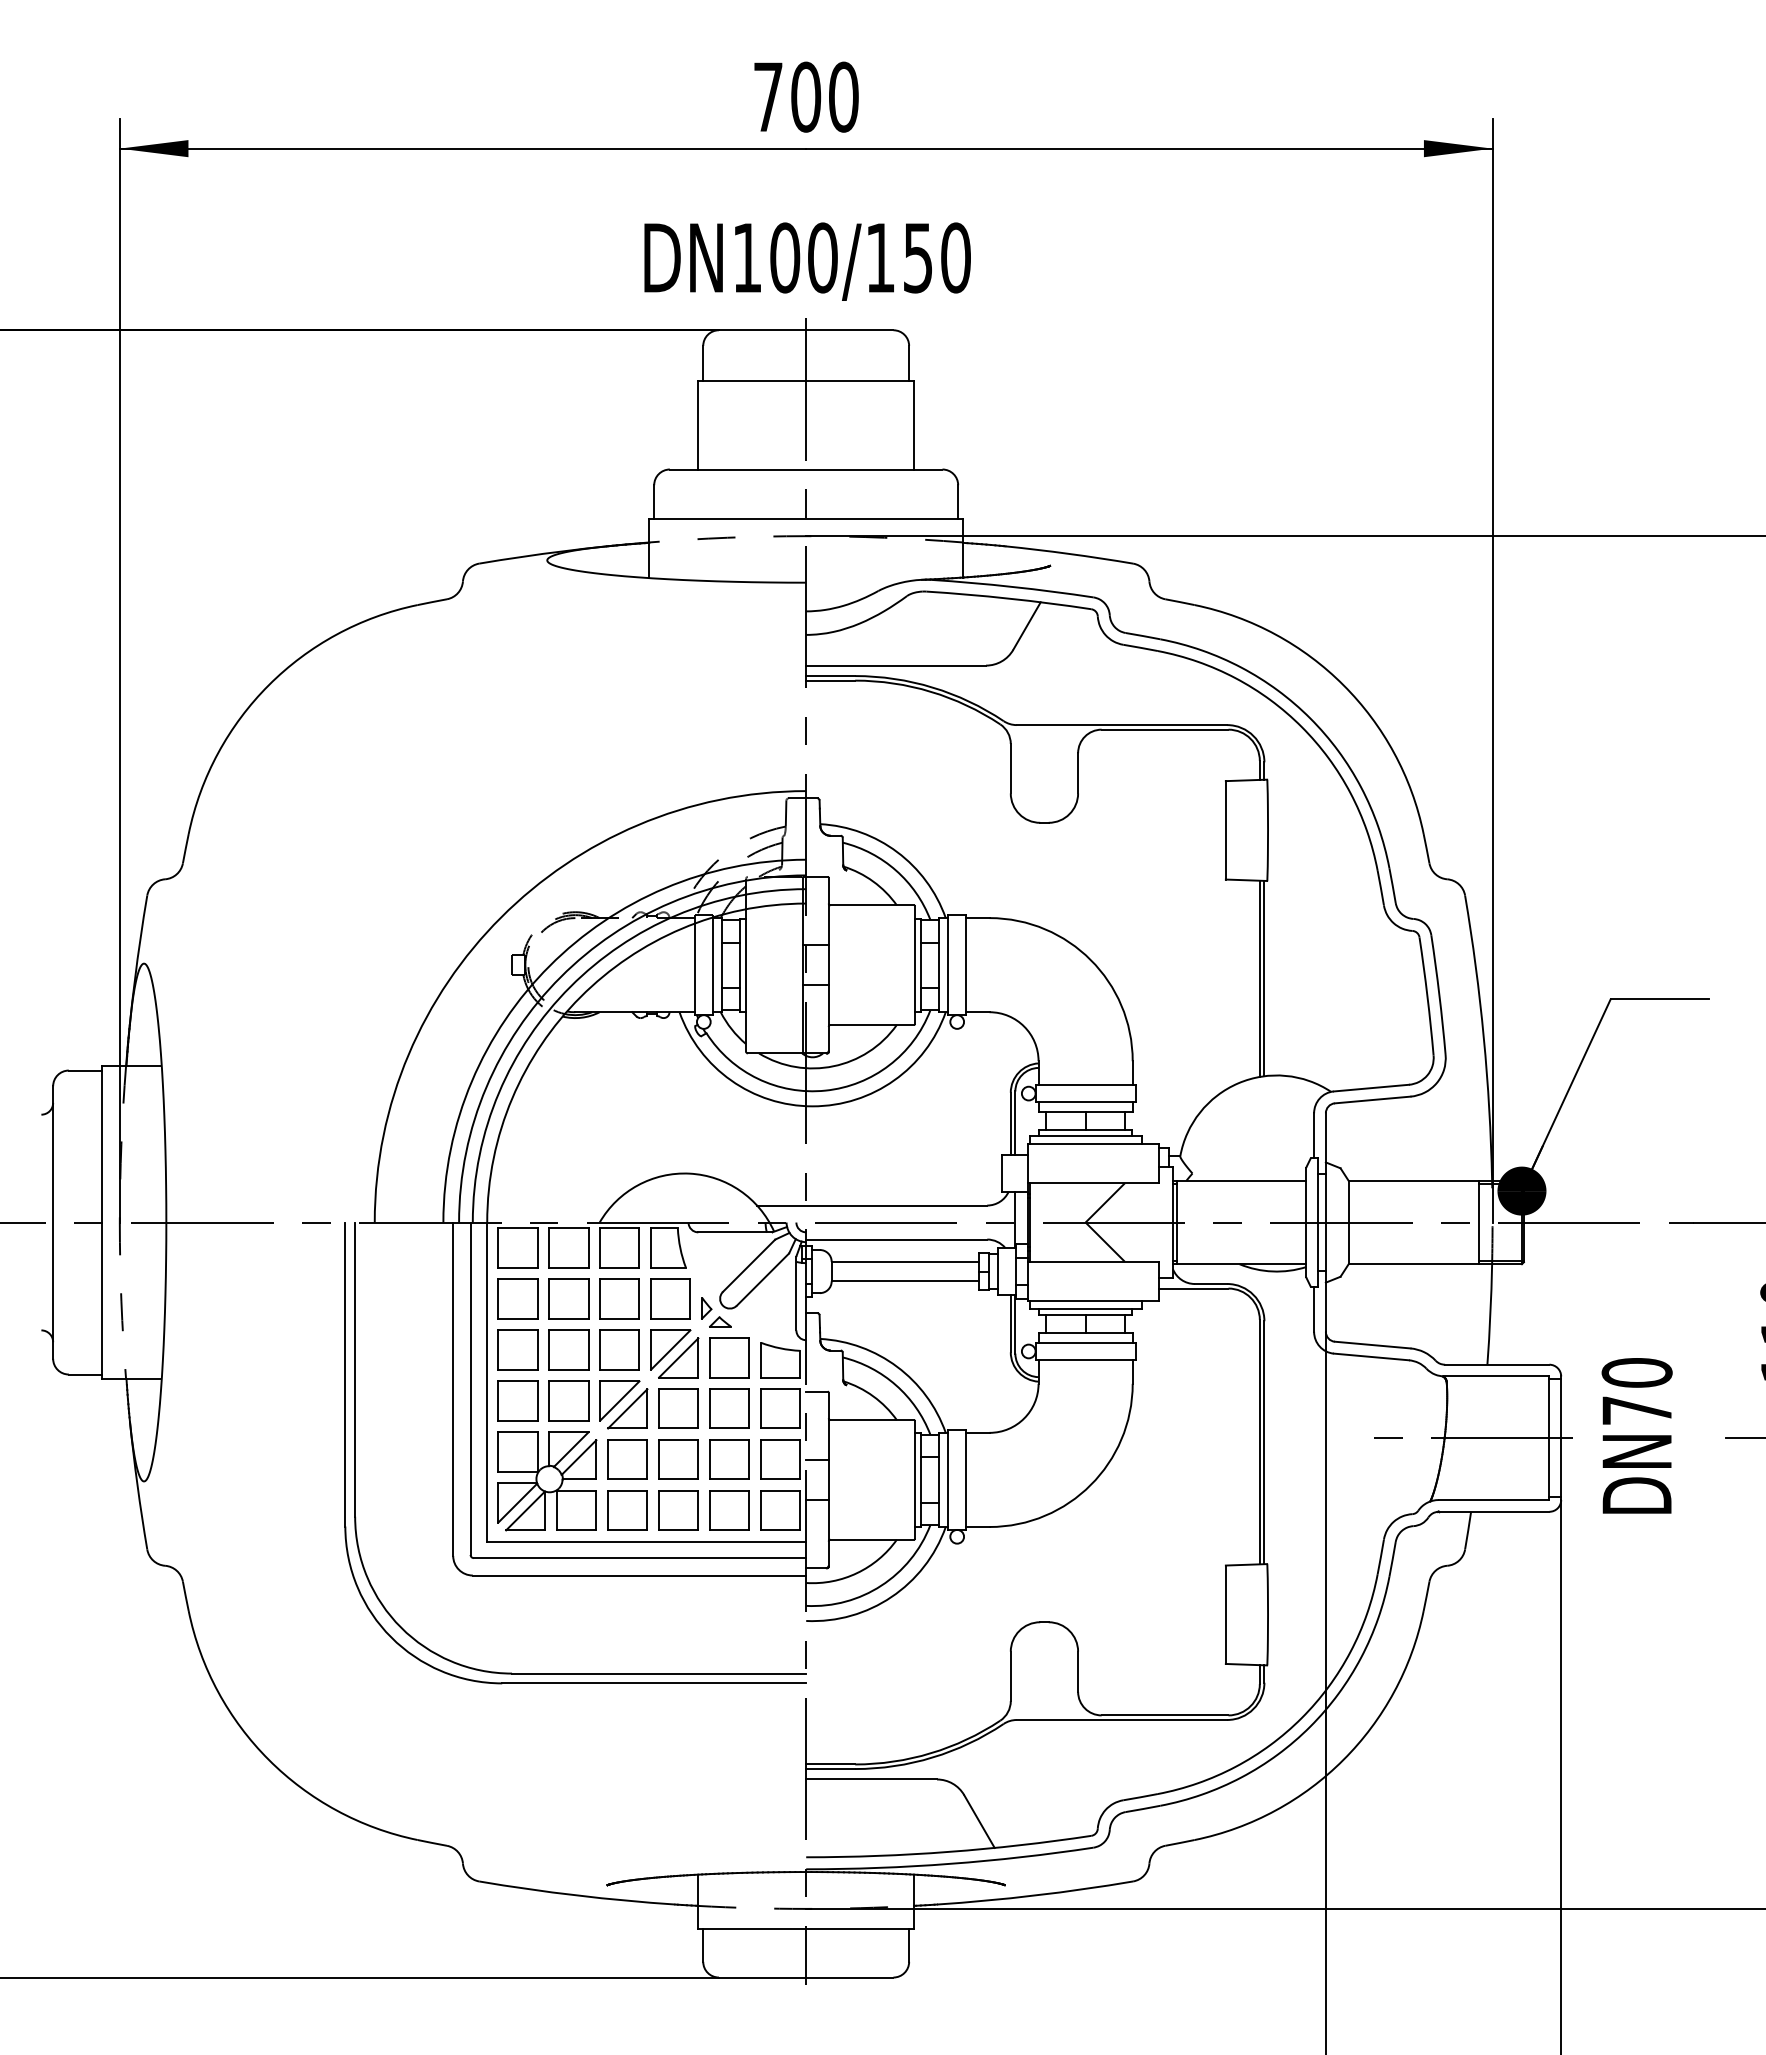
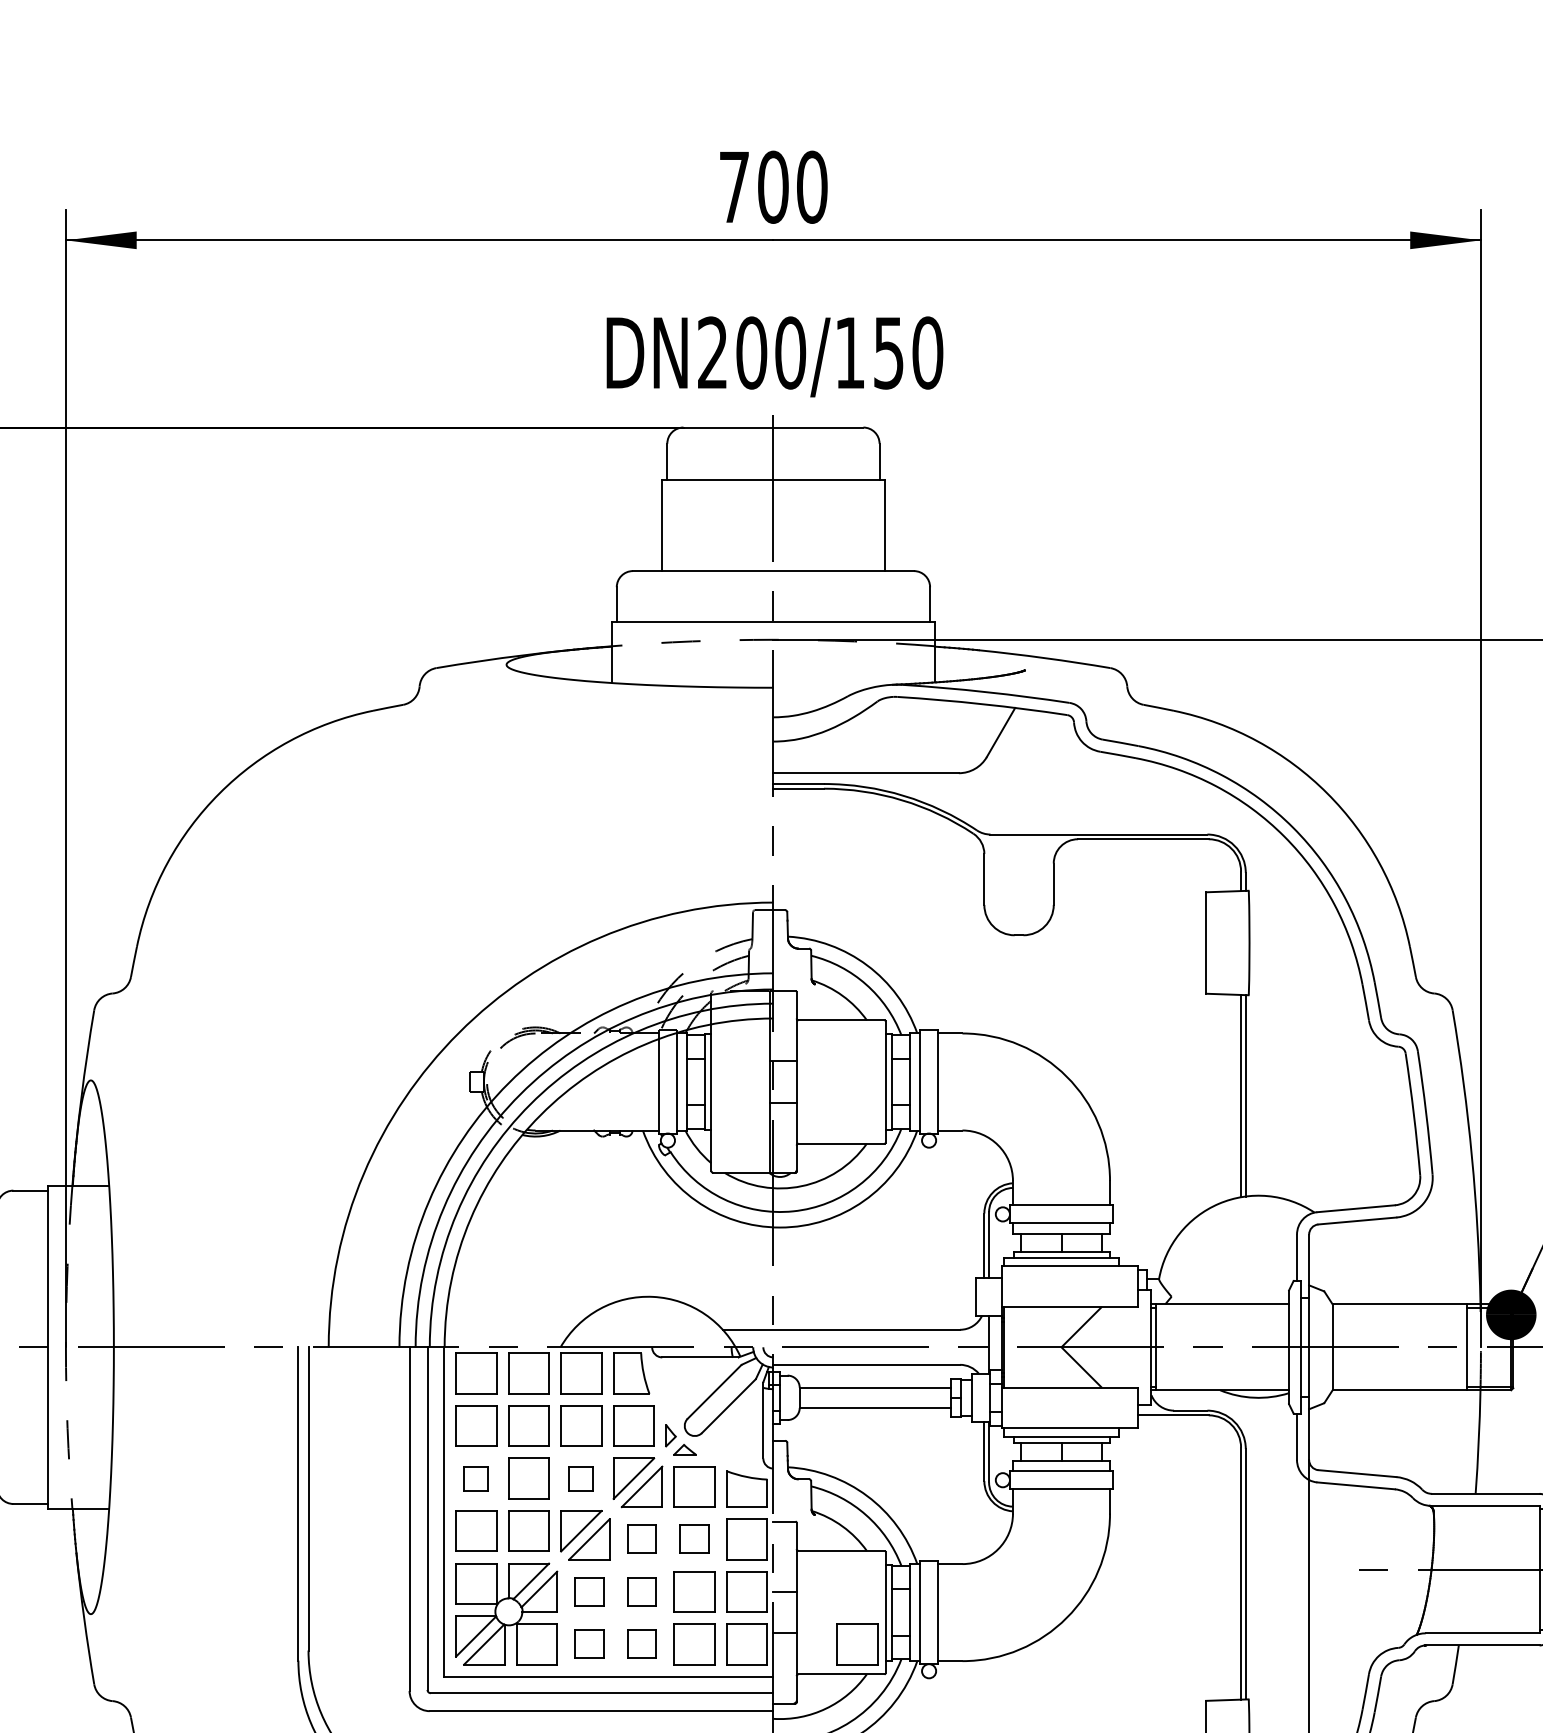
text: (746, 257) -> (711, 352), DN100/150 -> DN200/150
part: (517, 1349) -> (475, 1478), size x0.6
part: (619, 1349) -> (581, 1478), size x0.6
part: (678, 1408) -> (641, 1538), size x0.7
part: (729, 1408) -> (694, 1538), size x0.7
part: (627, 1459) -> (589, 1591), size x0.7
part: (678, 1459) -> (641, 1591), size x0.7
part: (627, 1510) -> (589, 1644), size x0.7
part: (678, 1510) -> (641, 1644), size x0.7
part: (887, 1510) -> (857, 1644), added

